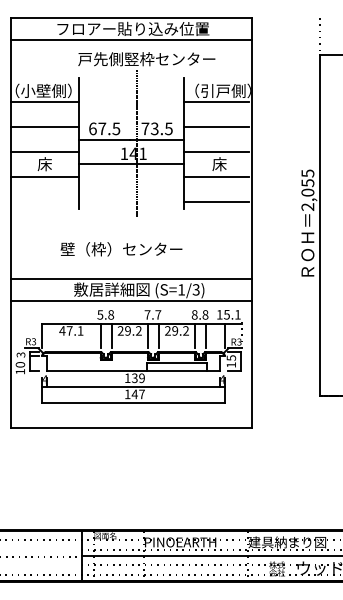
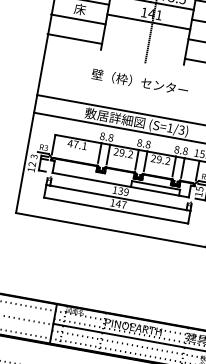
line: (44, 201) -> (74, 38), added
text: (121, 249) -> (140, 82), moved
text: (100, 314) -> (102, 136), 5.8 -> 8.8
text: (152, 314) -> (143, 143), 7.7 -> 8.8
text: (20, 364) -> (32, 164), 10 -> 12

